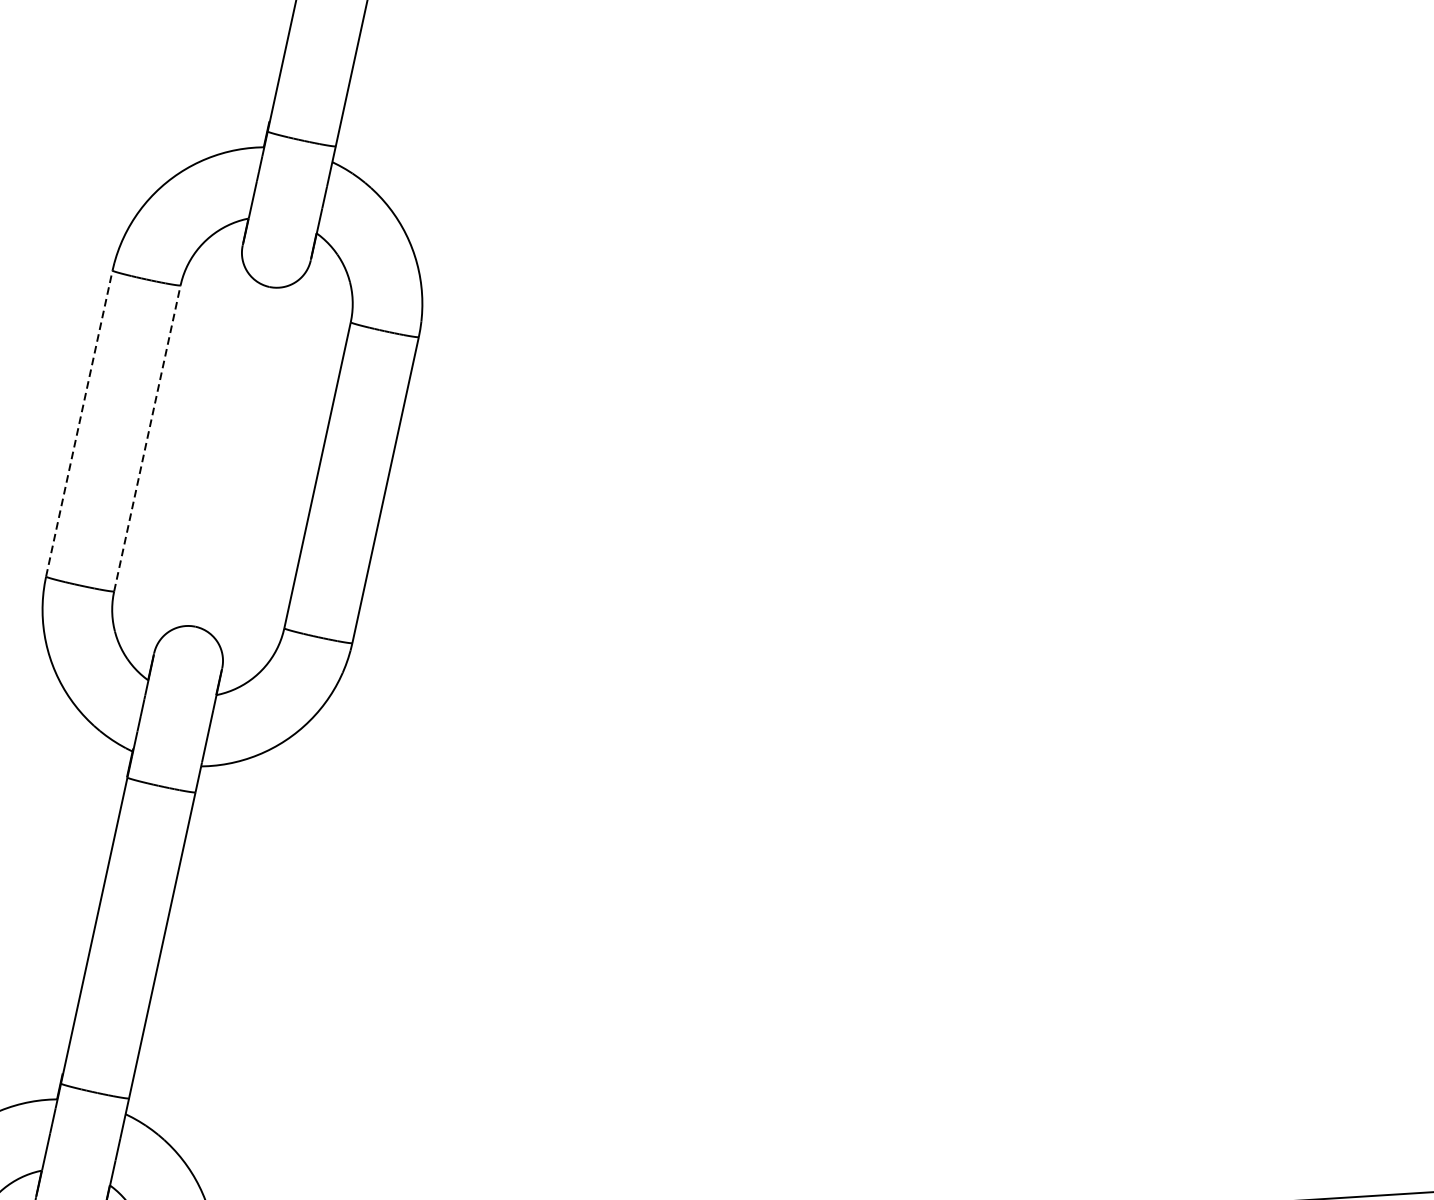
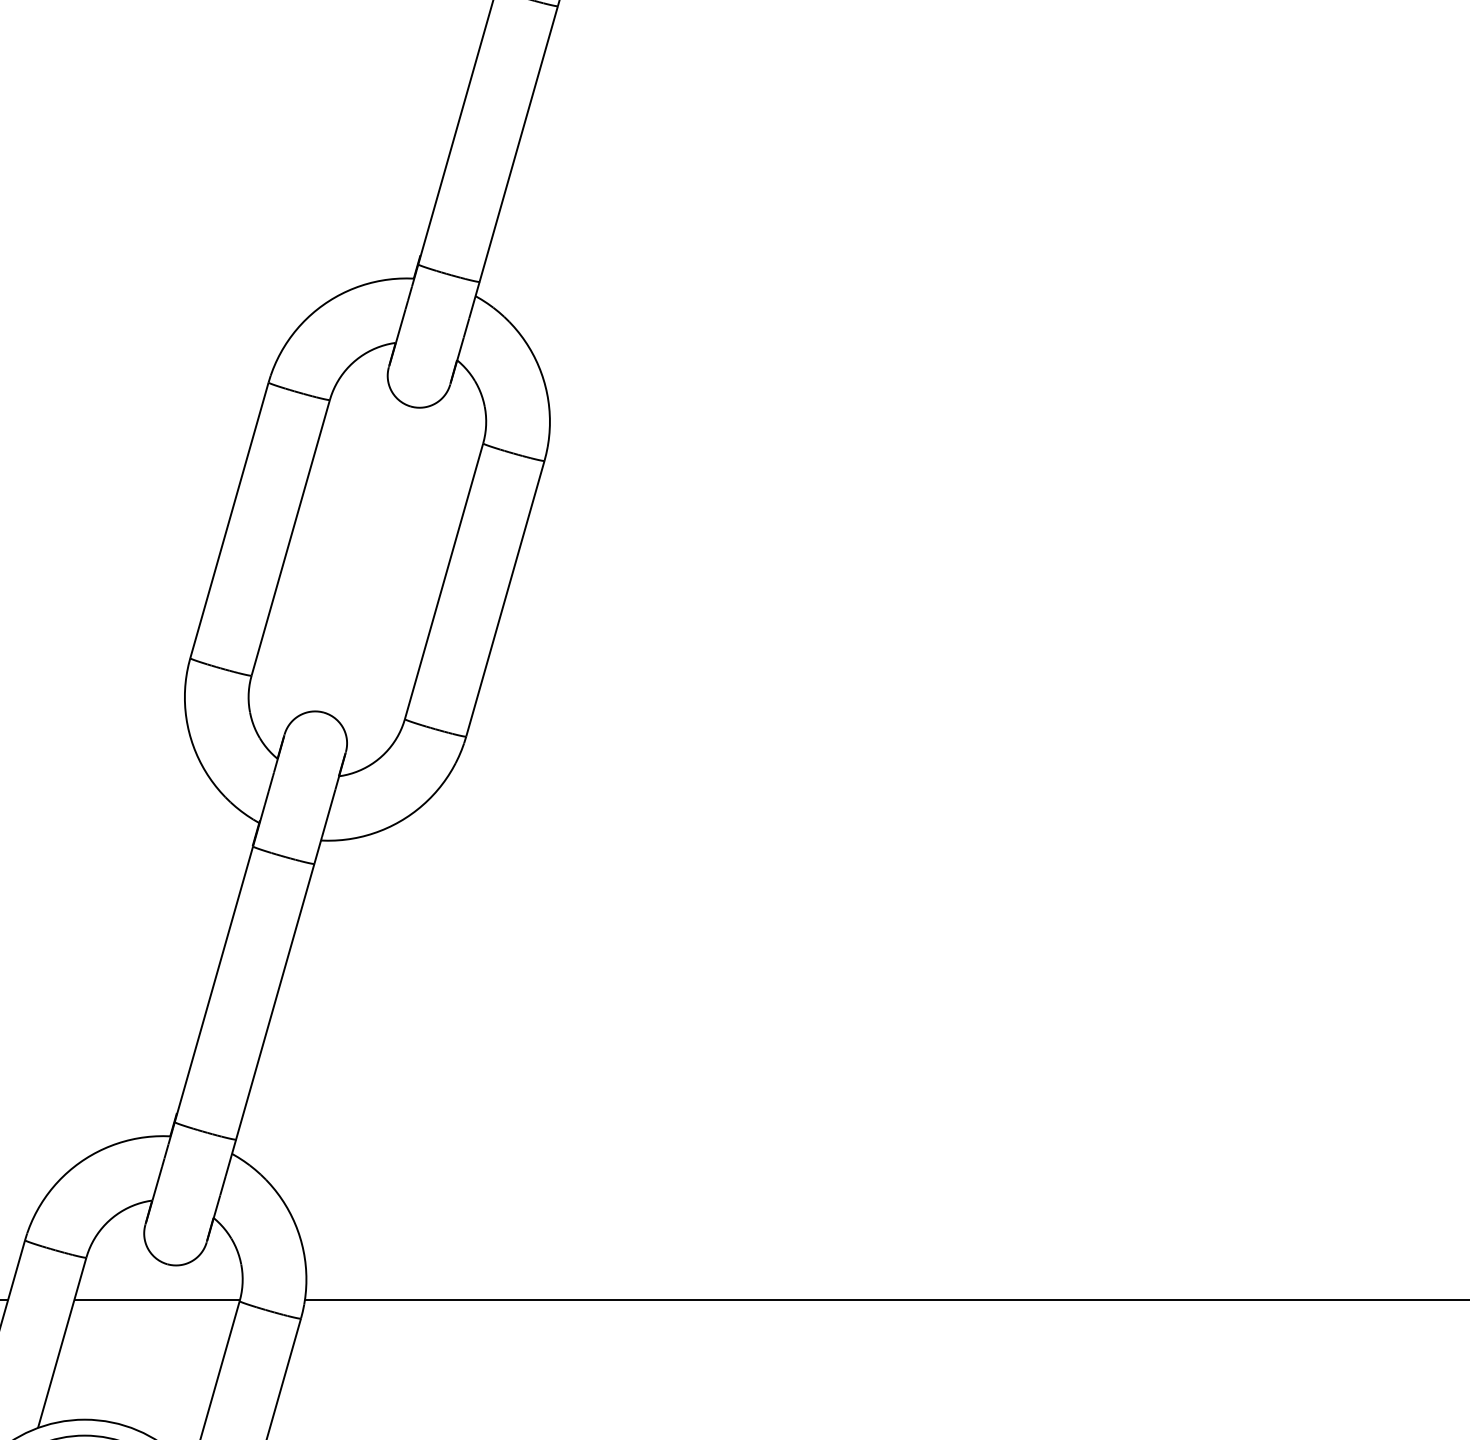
line: (79, 422) -> (229, 519), dashed -> solid
line: (147, 438) -> (290, 537), dashed -> solid

